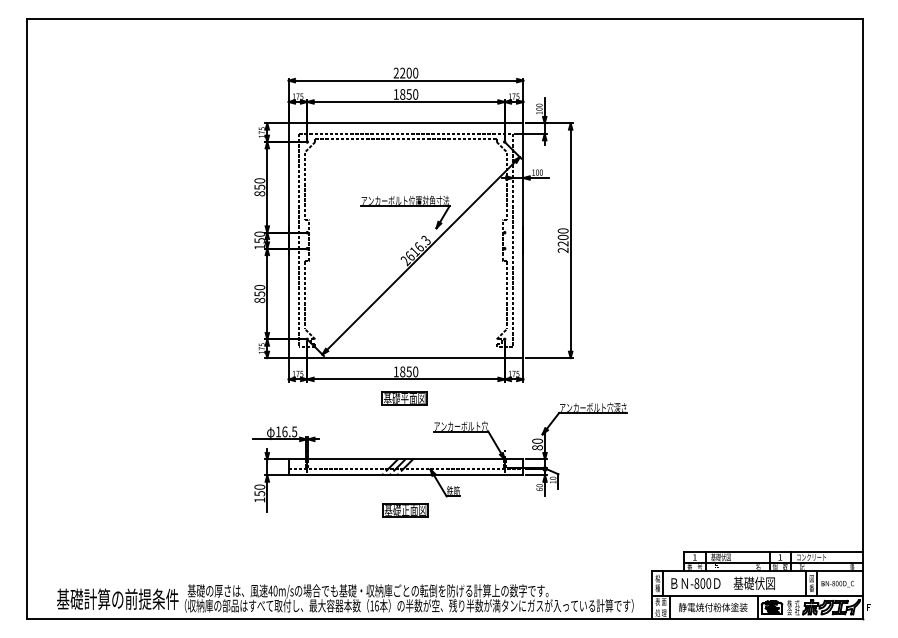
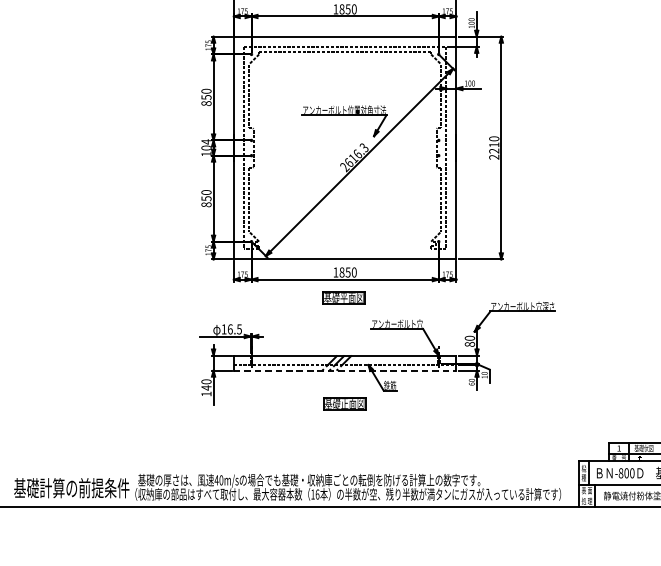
text: (562, 236) -> (493, 144), 2200 -> 2210
text: (259, 237) -> (206, 145), 150 -> 104
line: (406, 475) -> (345, 370), solid -> dashed
text: (259, 493) -> (206, 387), 150 -> 140

